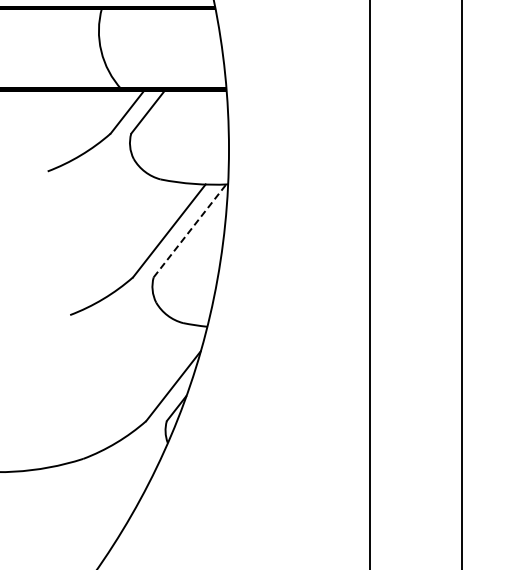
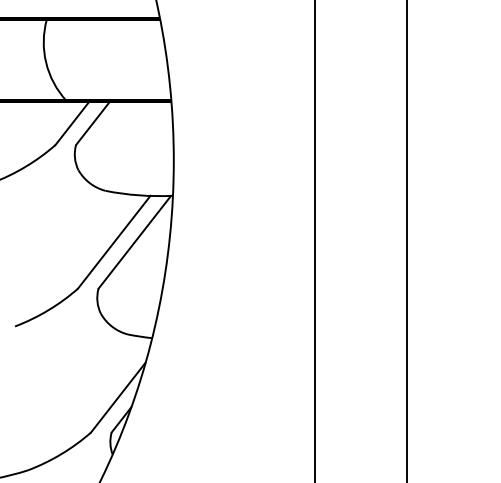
line: (189, 230) -> (134, 241), dashed -> solid

